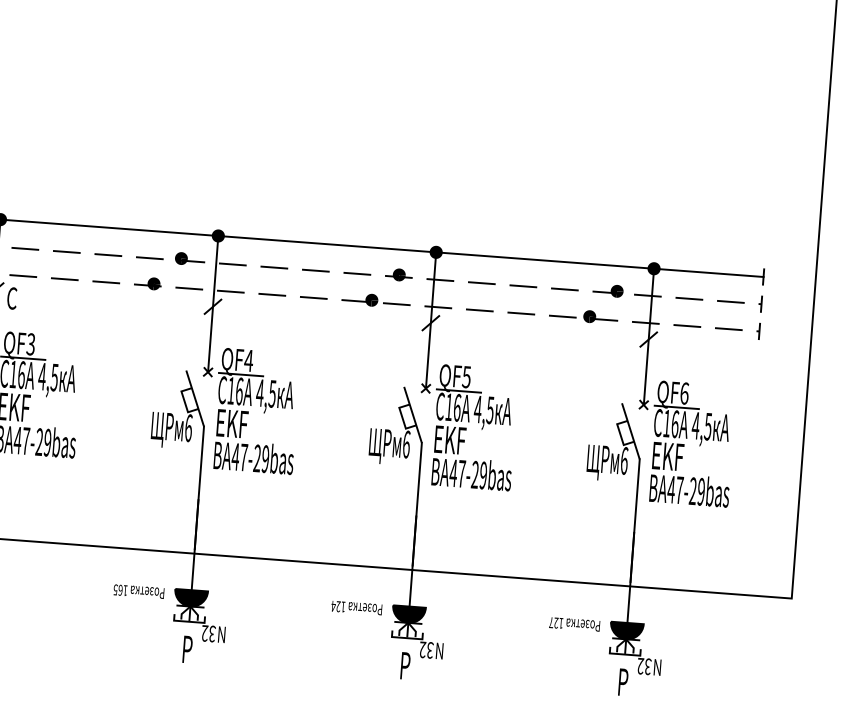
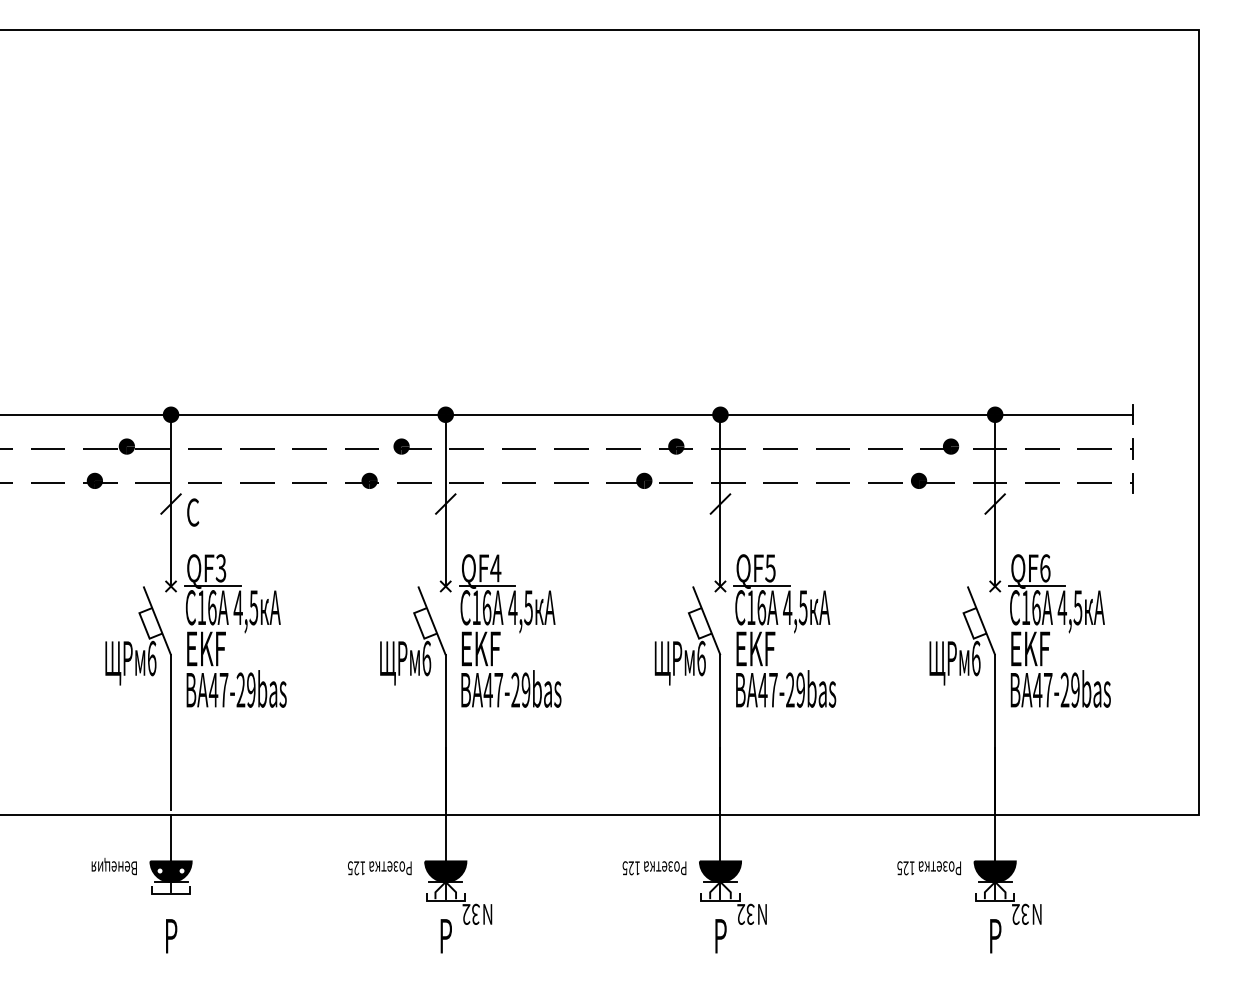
text: (120, 590) -> (356, 868), 165 -> 125
text: (333, 606) -> (624, 868), 124 -> 125
text: (551, 622) -> (899, 867), 127 -> 125

